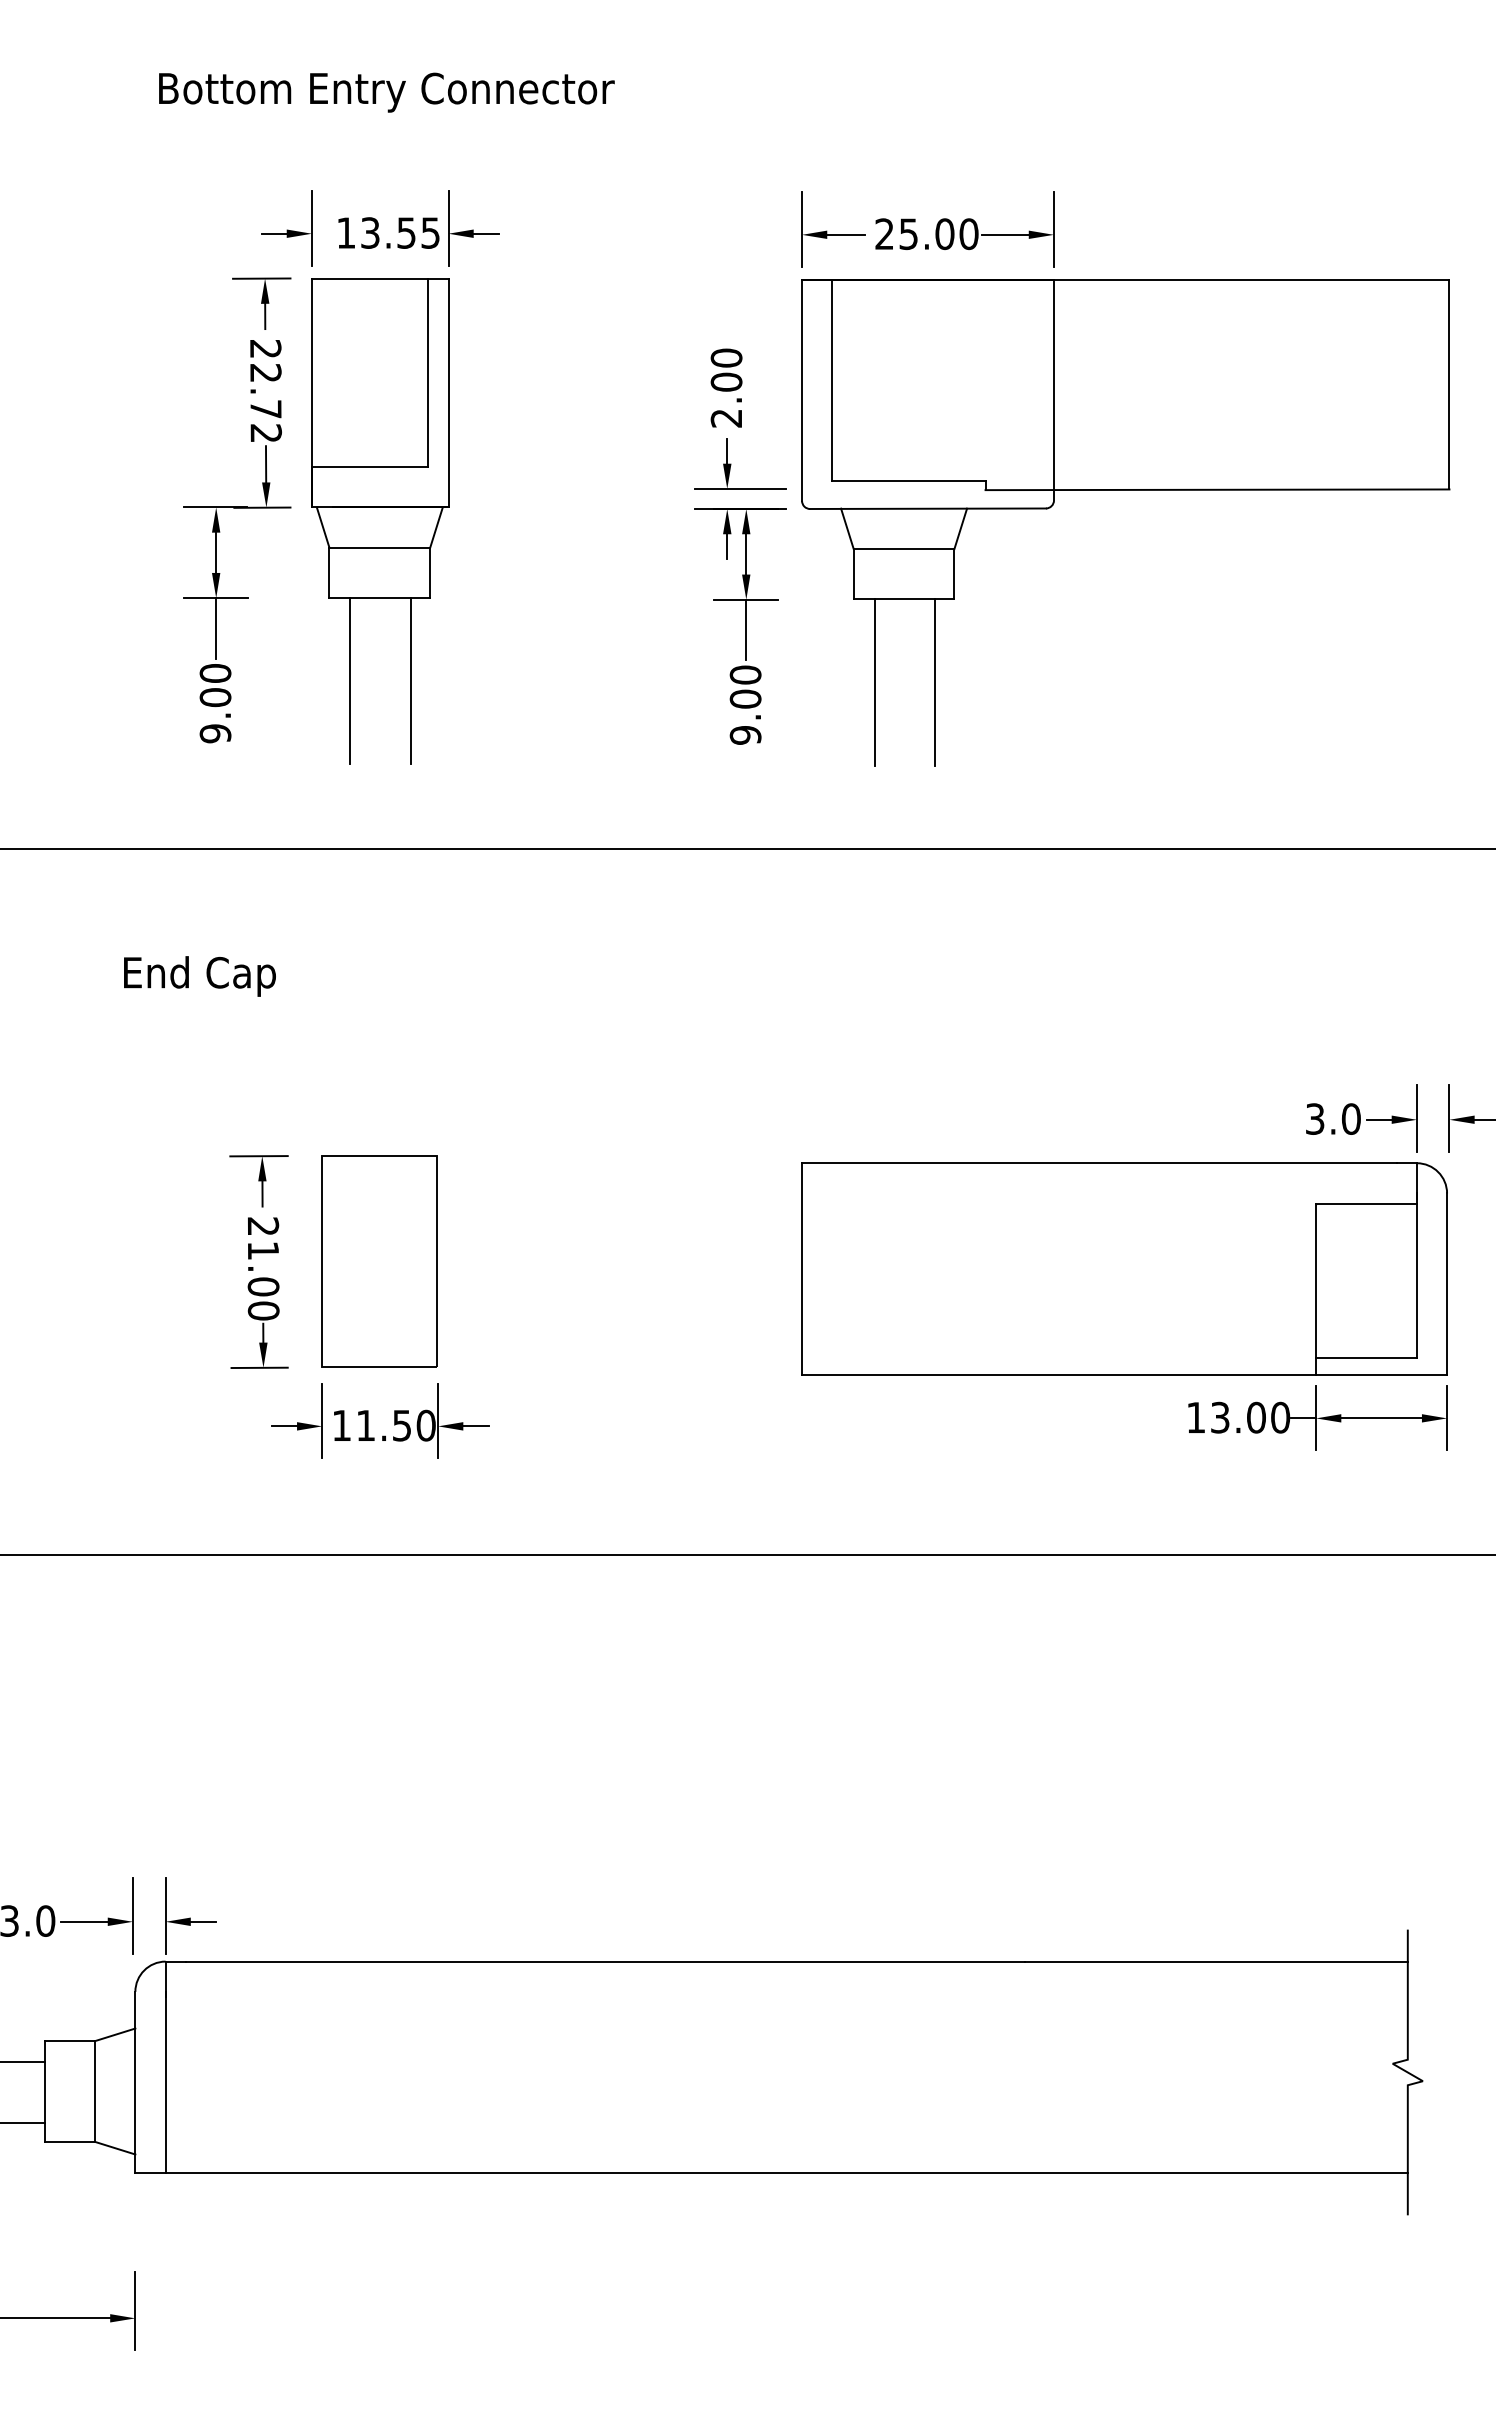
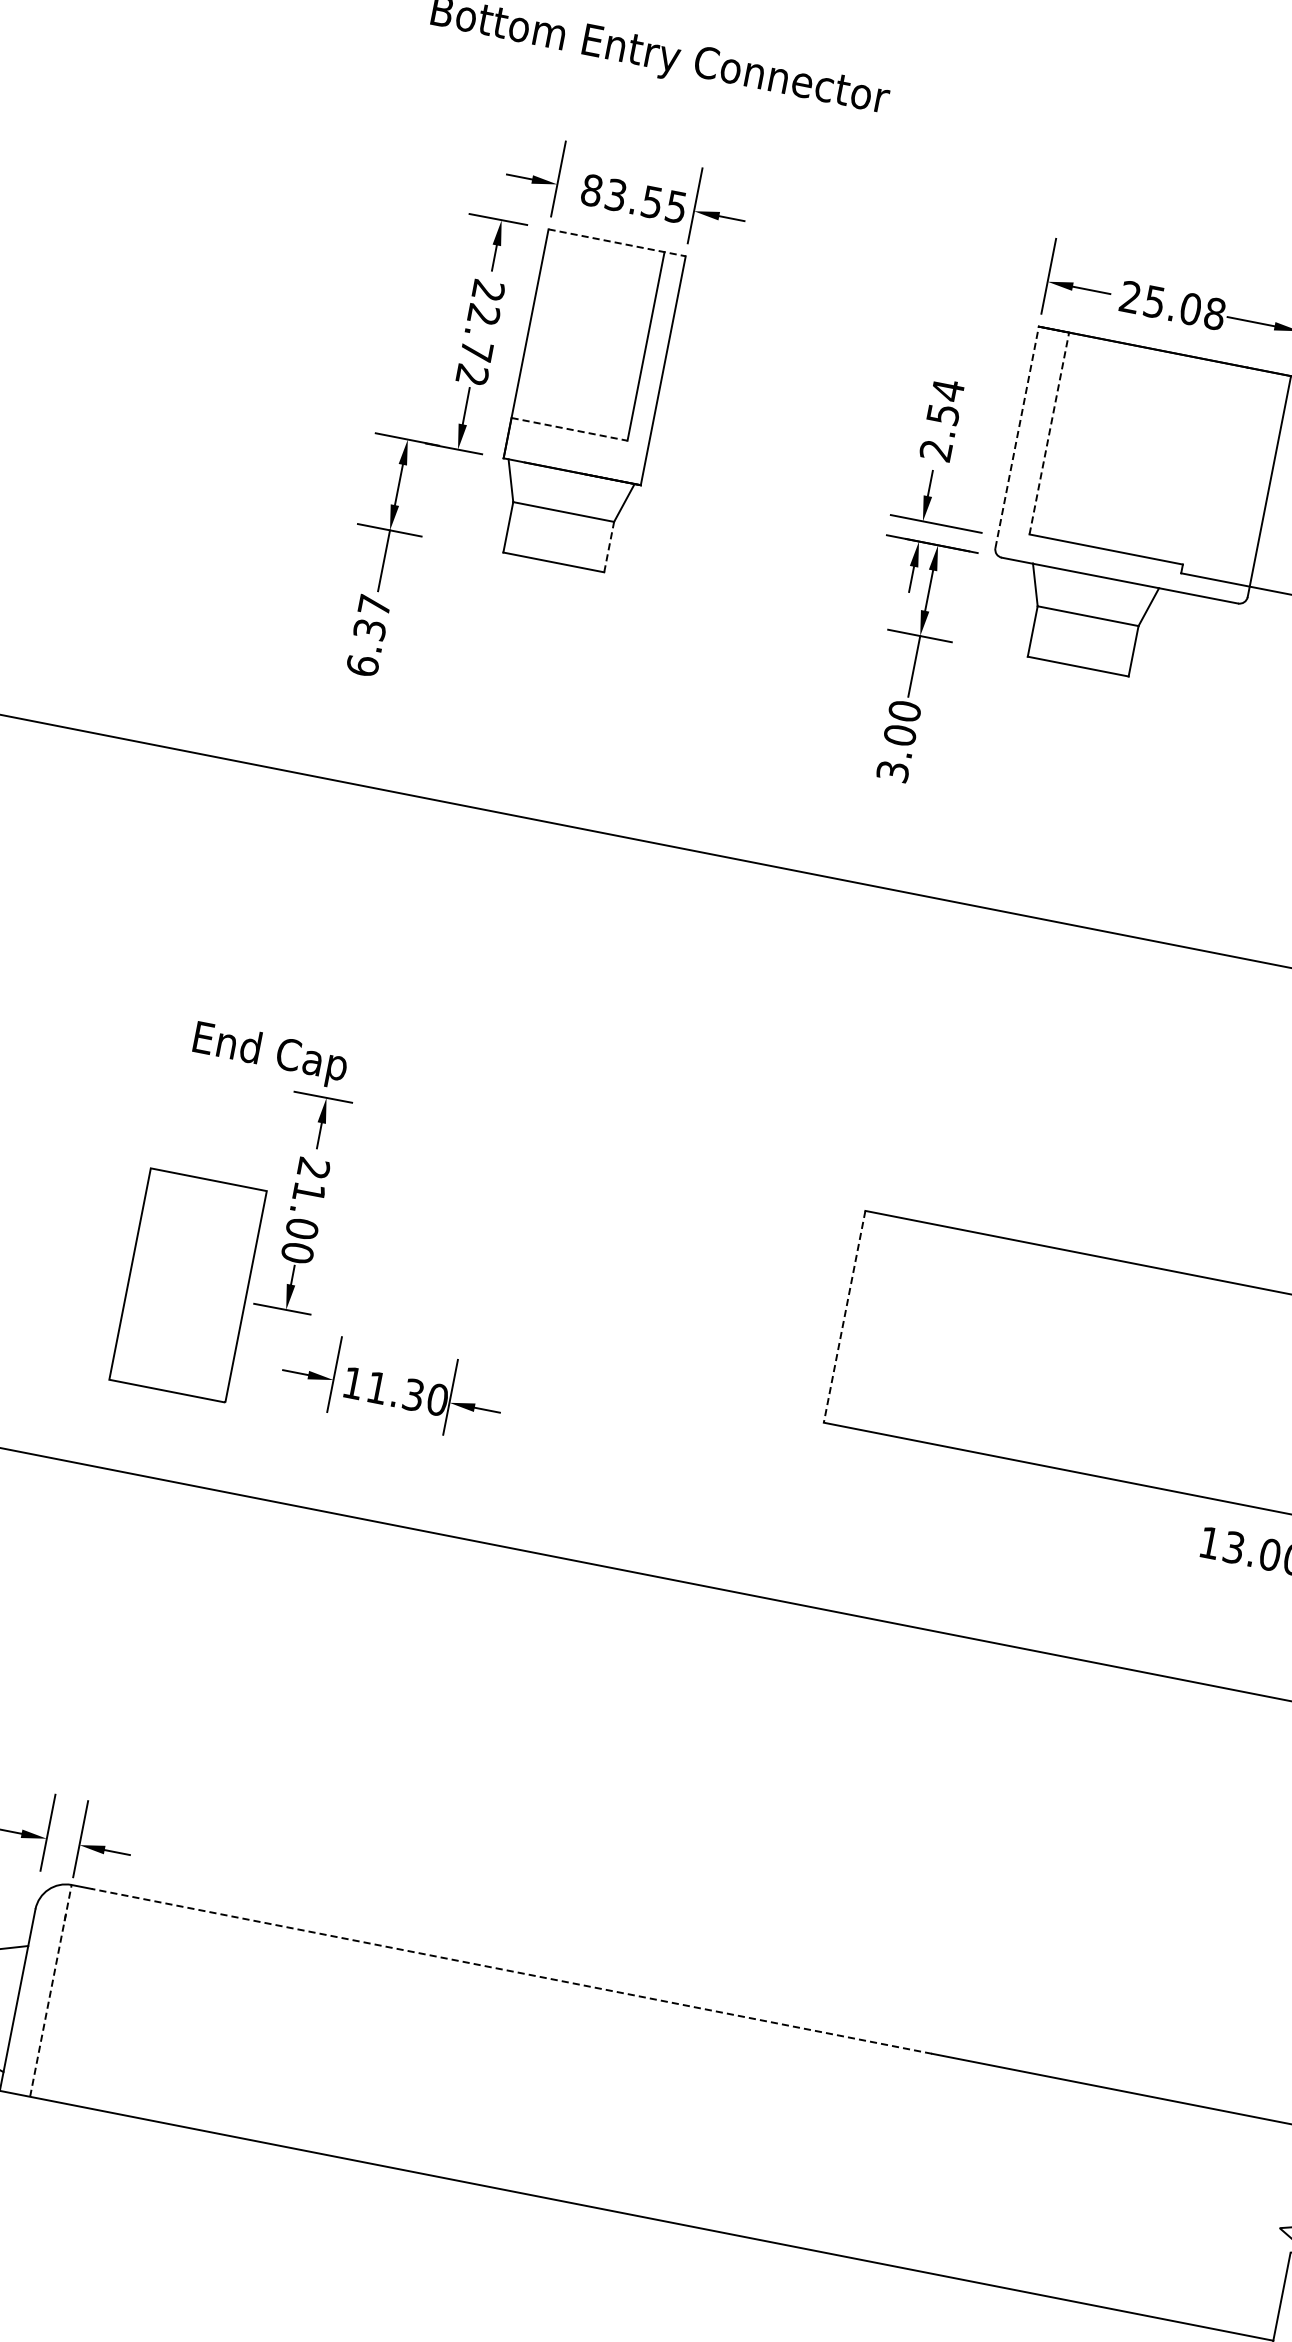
text: (346, 232) -> (592, 189), 13.55 -> 83.55
text: (968, 233) -> (1214, 313), 25.00 -> 25.08
line: (380, 278) -> (617, 242), solid -> dashed
text: (726, 369) -> (945, 401), 2.00 -> 2.54
line: (832, 380) -> (1049, 433), solid -> dashed
line: (802, 390) -> (1017, 437), solid -> dashed
line: (369, 467) -> (569, 429), solid -> dashed
line: (430, 572) -> (609, 546), solid -> dashed
line: (350, 681) -> (508, 640), removed
line: (410, 681) -> (568, 651), removed
line: (874, 682) -> (1032, 744), removed
line: (935, 682) -> (1093, 755), removed
text: (215, 703) -> (368, 635), 9.00 -> 6.37
text: (745, 735) -> (892, 771), 9.00 -> 3.00
text: (199, 976) -> (269, 1054), moved
part: (379, 1261) -> (188, 1285), moved
line: (802, 1269) -> (844, 1317), solid -> dashed
text: (402, 1424) -> (414, 1393), 11.50 -> 11.30
line: (605, 1961) -> (511, 1971), solid -> dashed
line: (165, 2067) -> (50, 1990), solid -> dashed

